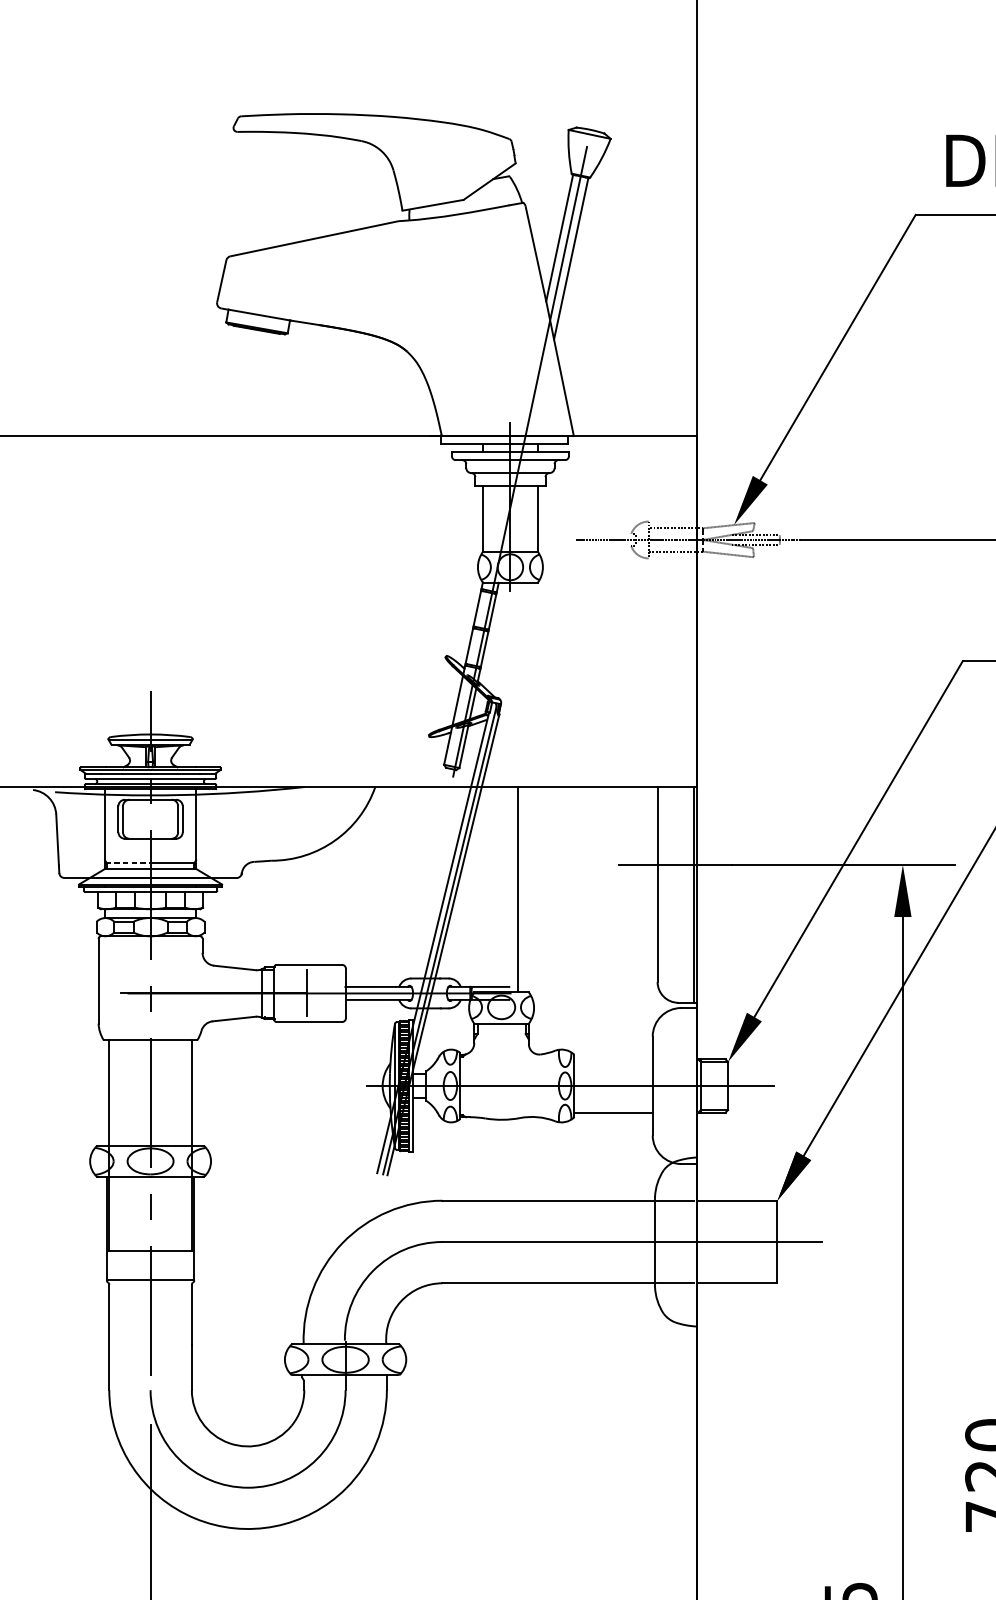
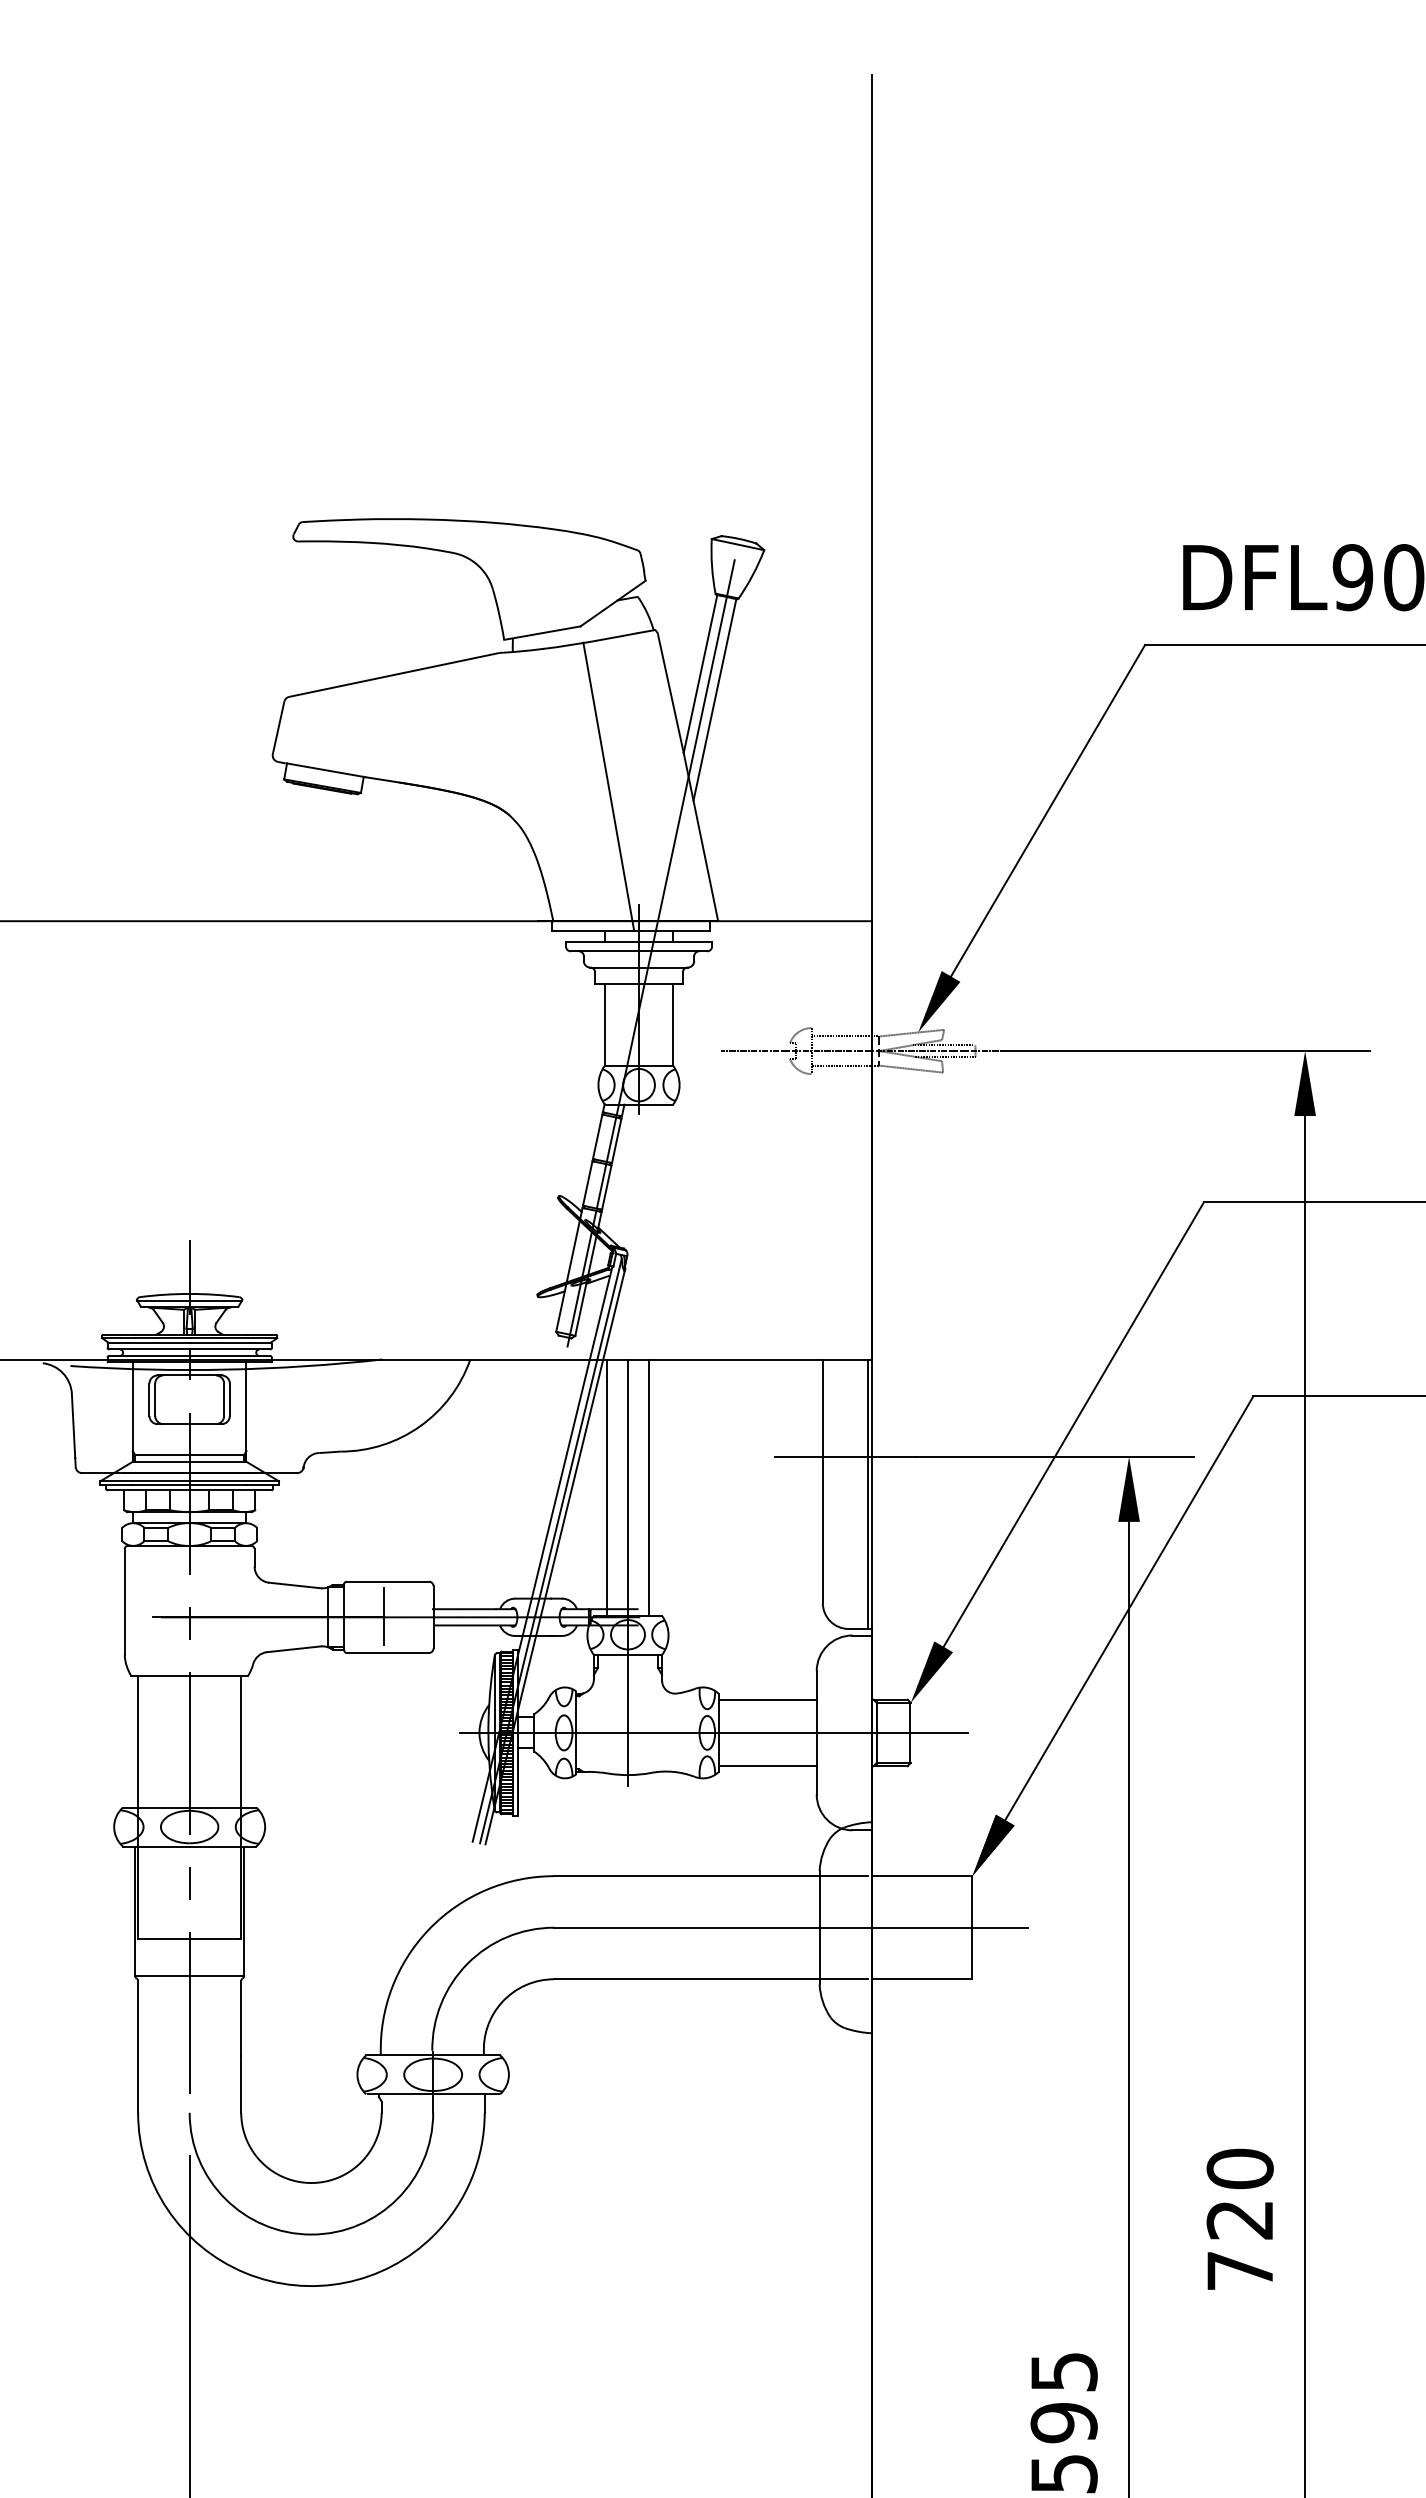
line: (485, 328) -> (608, 786), added
line: (128, 863) -> (161, 1455), dashed -> solid
line: (485, 889) -> (607, 1487), added
line: (502, 957) -> (628, 1572), added
line: (613, 1059) -> (767, 1699), added

